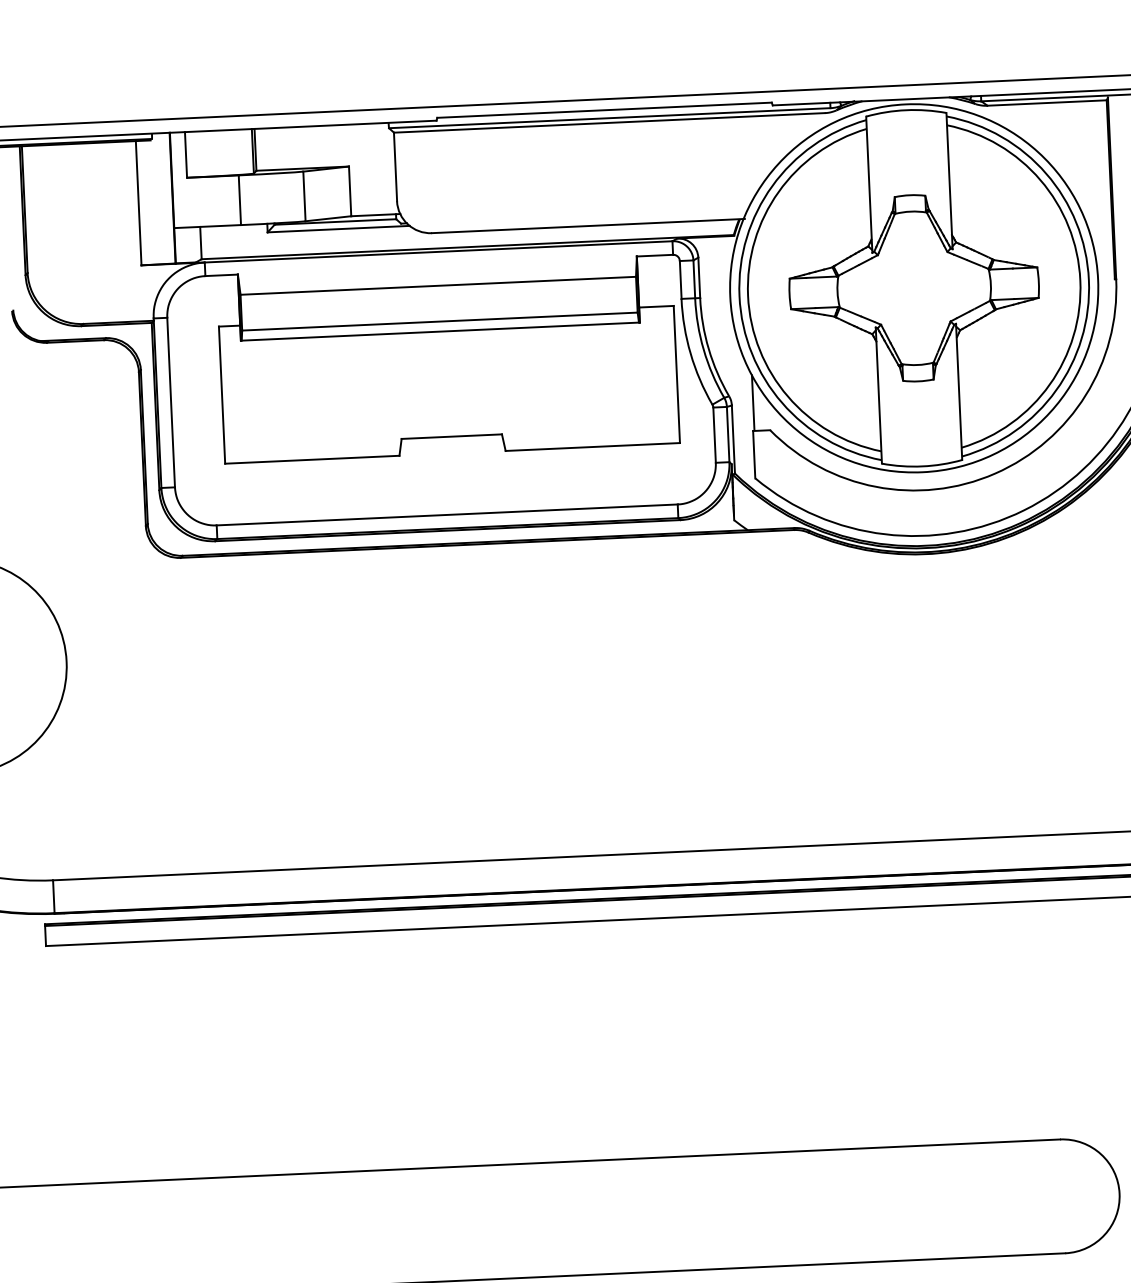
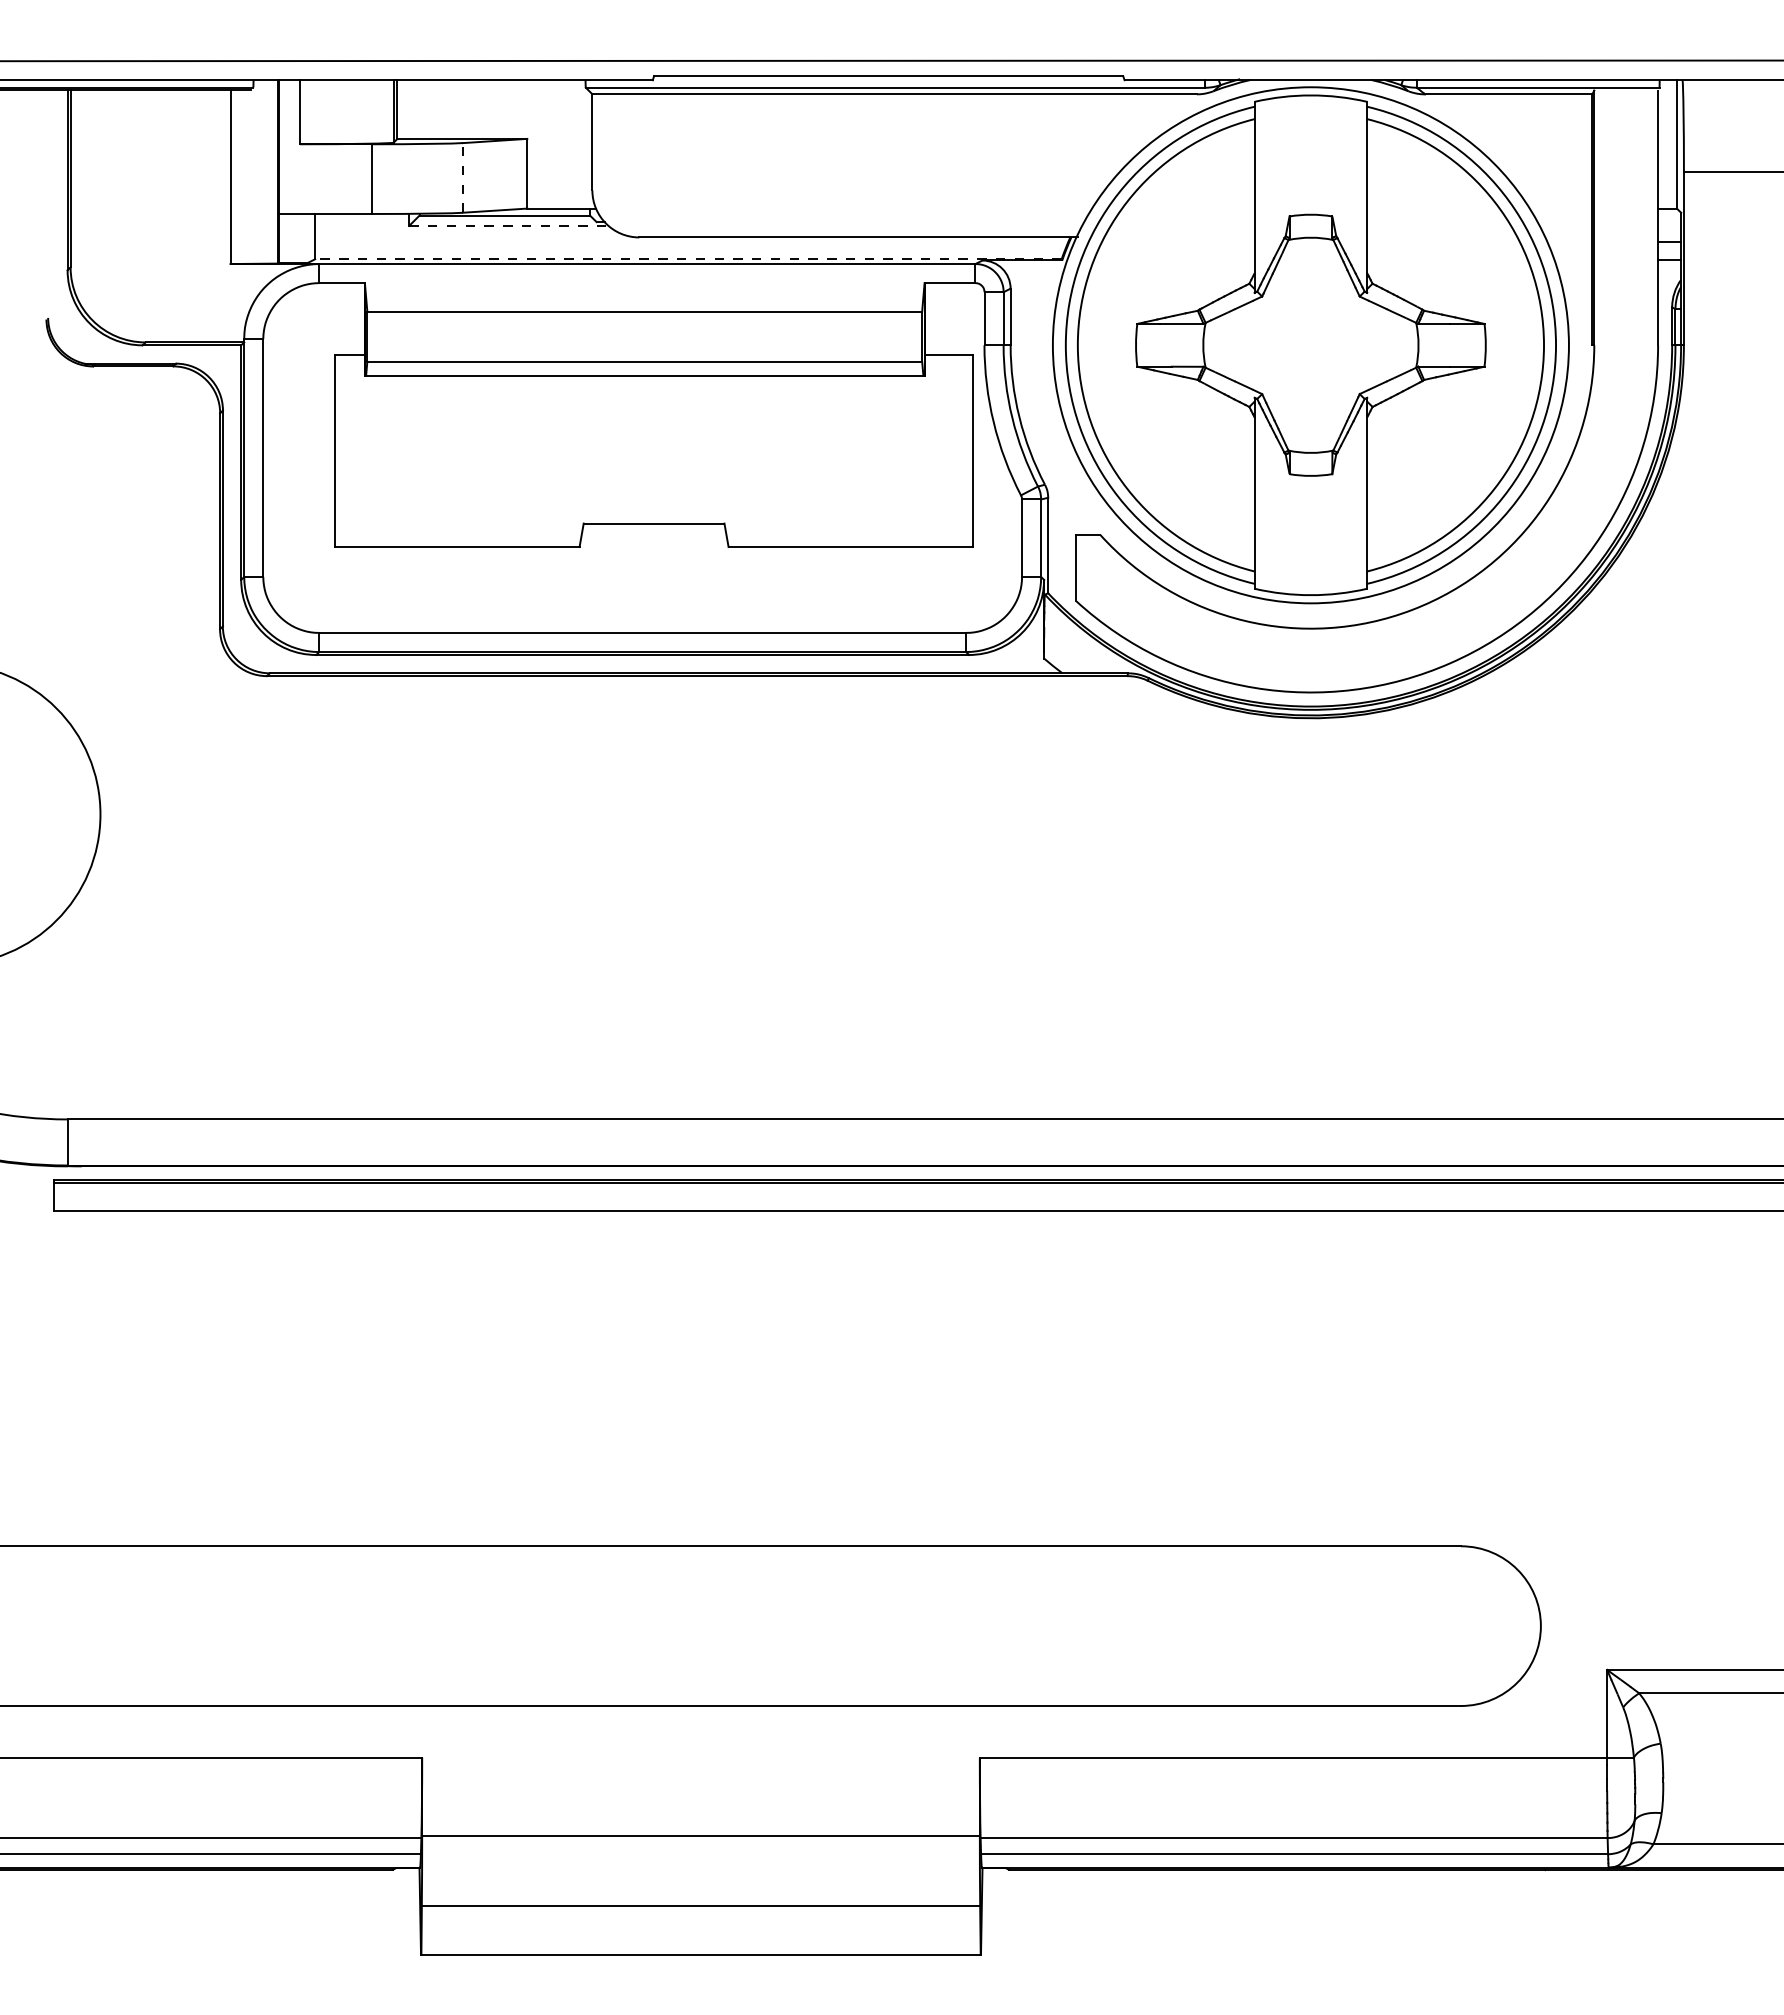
line: (304, 196) -> (463, 177), solid -> dashed
line: (338, 228) -> (508, 225), solid -> dashed
line: (467, 247) -> (687, 259), solid -> dashed
line: (753, 402) -> (1078, 494), removed

